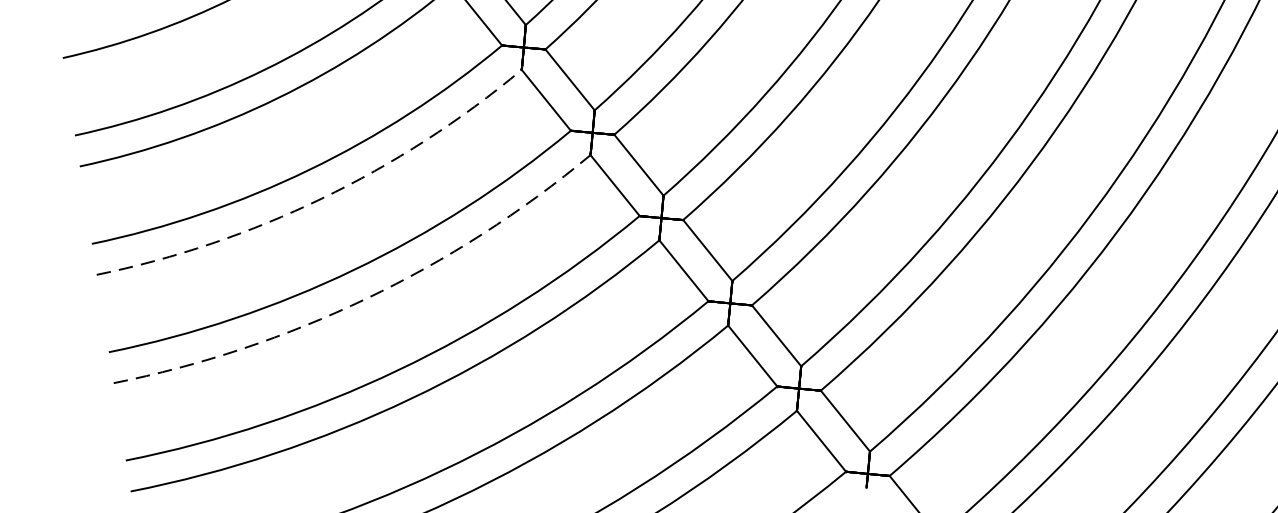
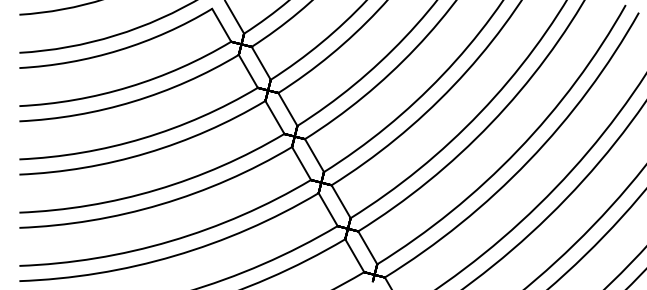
arc: (322, 198) -> (133, 101), dashed -> solid
arc: (365, 299) -> (146, 153), dashed -> solid

